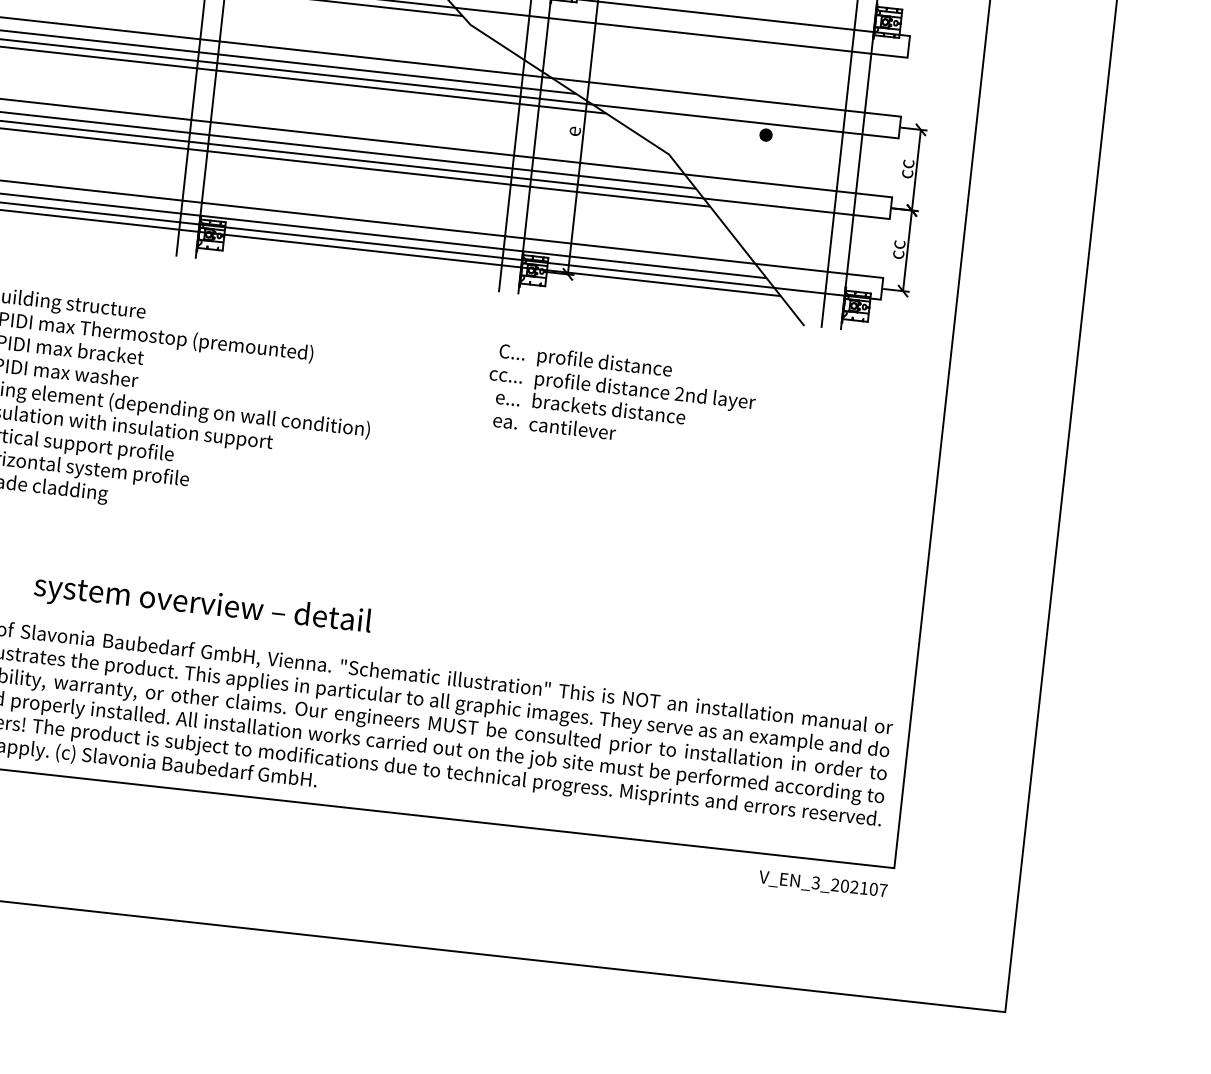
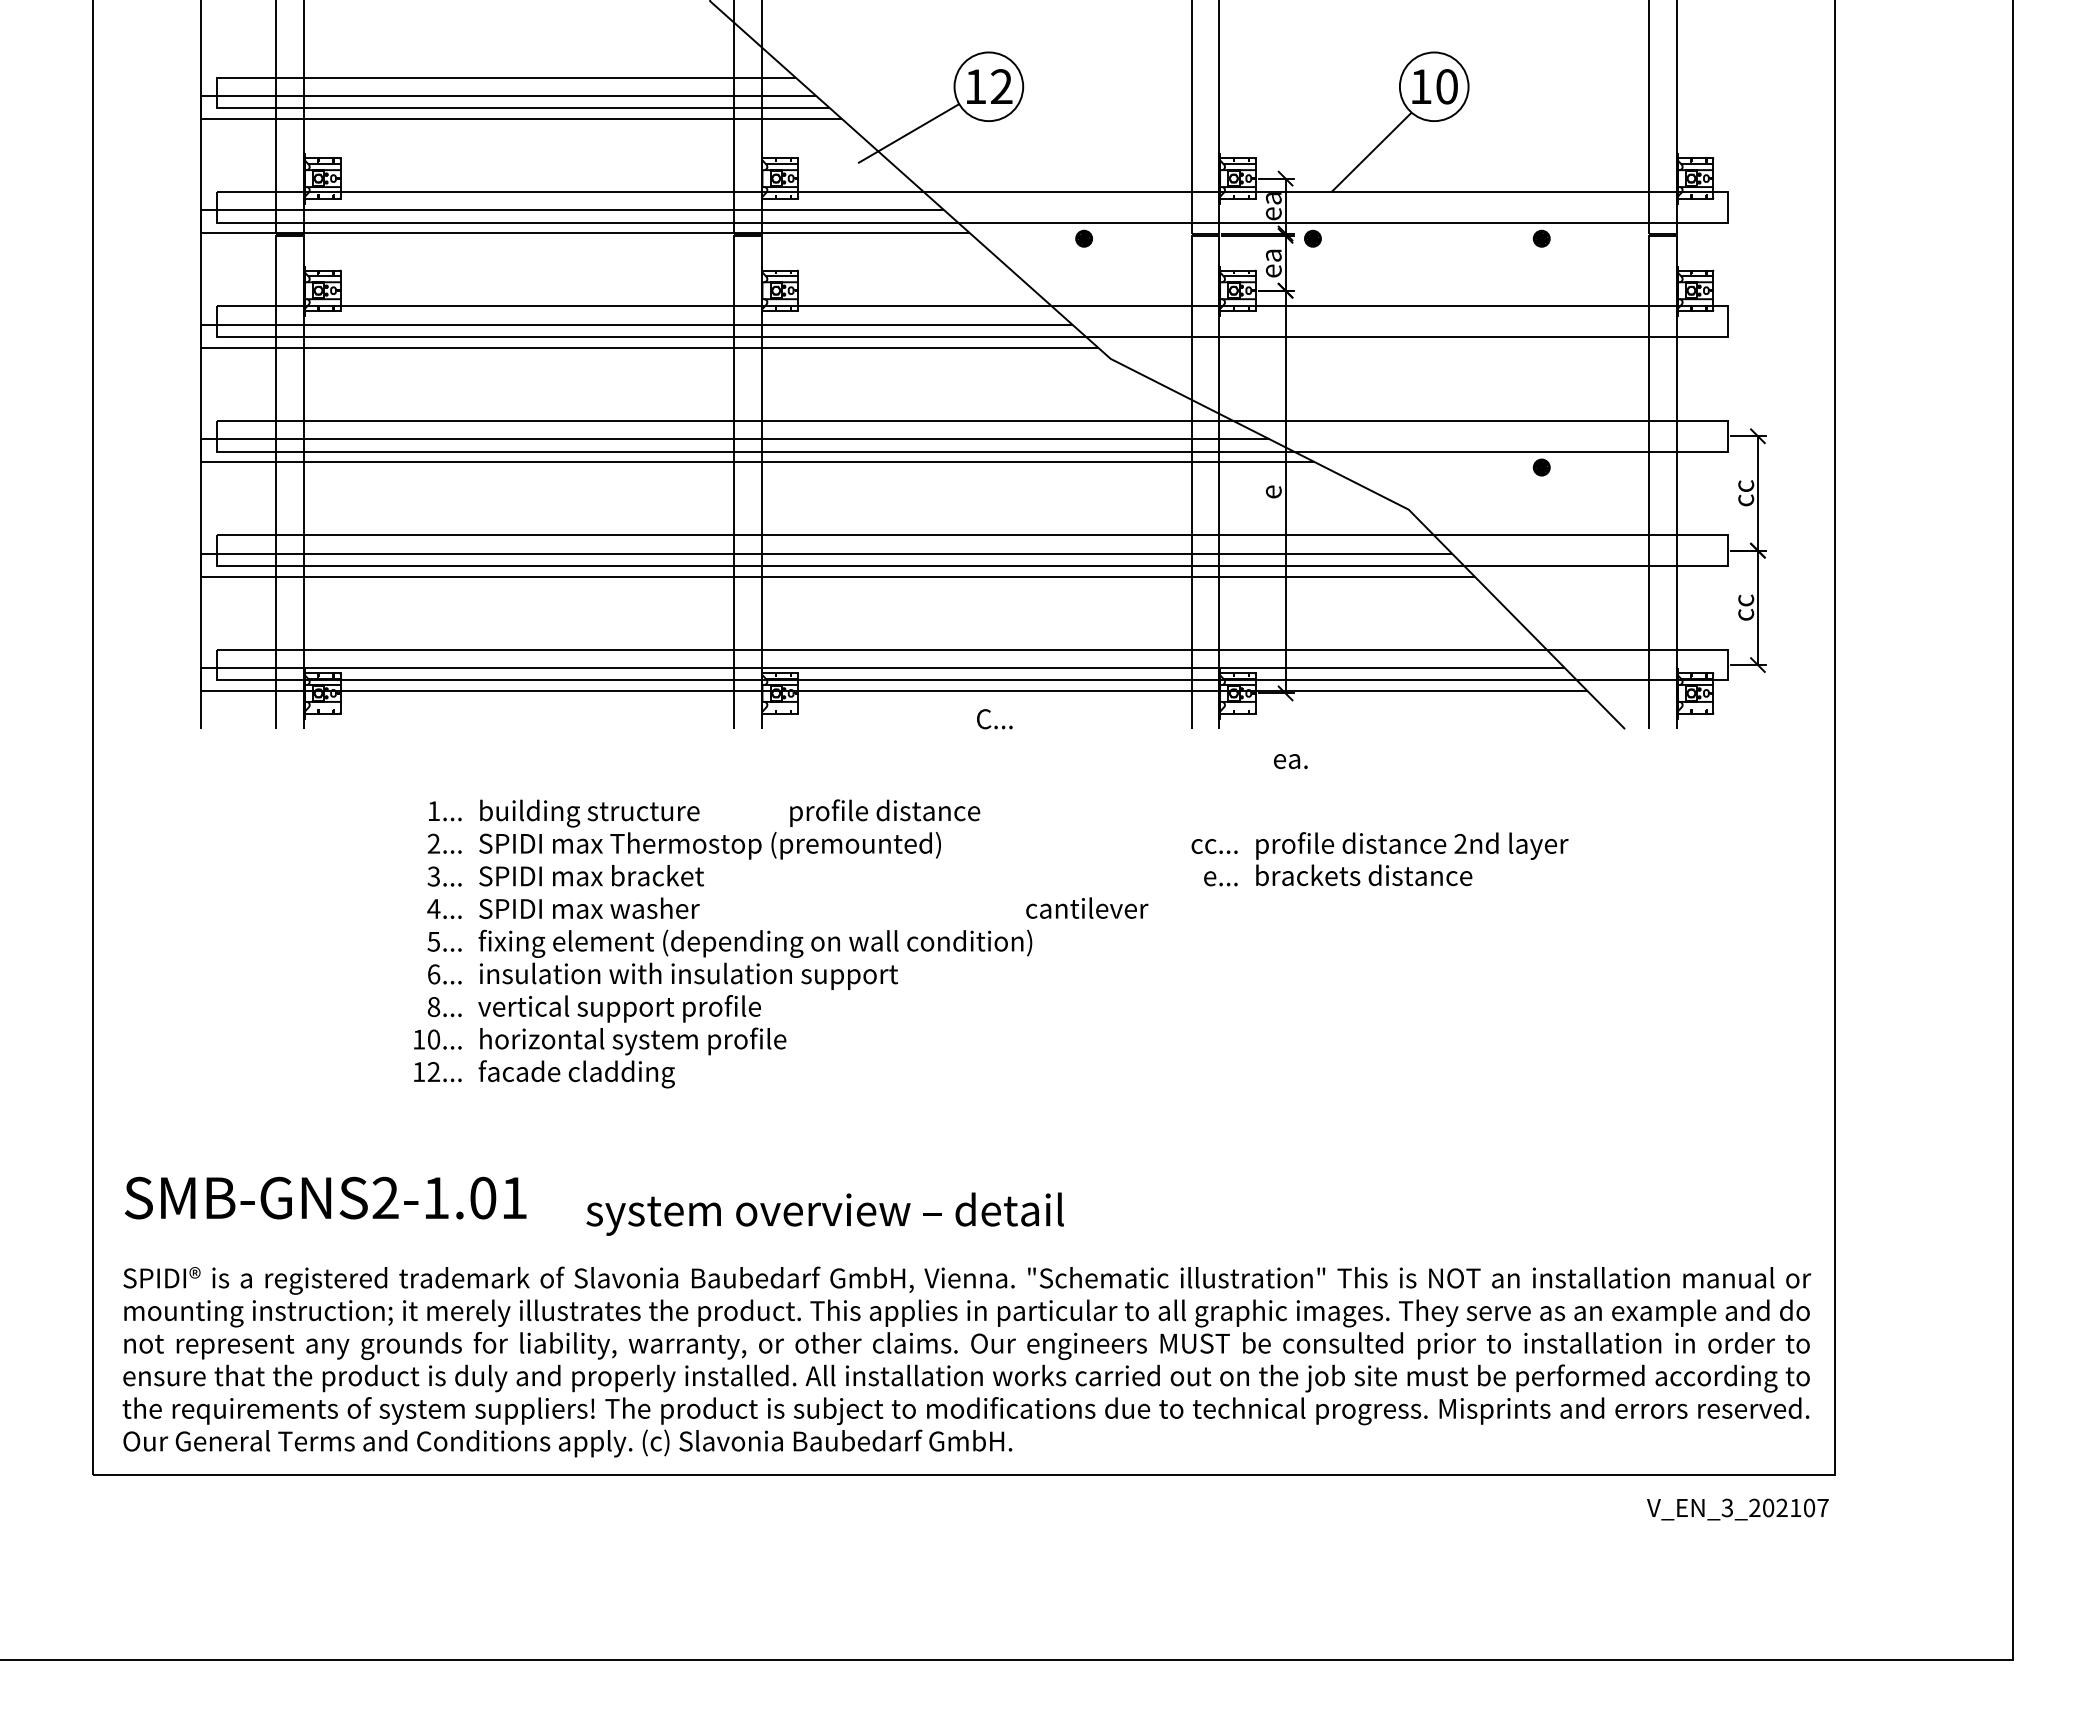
text: (512, 352) -> (994, 719), moved
text: (605, 363) -> (885, 812), moved
text: (505, 423) -> (1290, 761), moved
text: (573, 427) -> (1087, 907), moved

